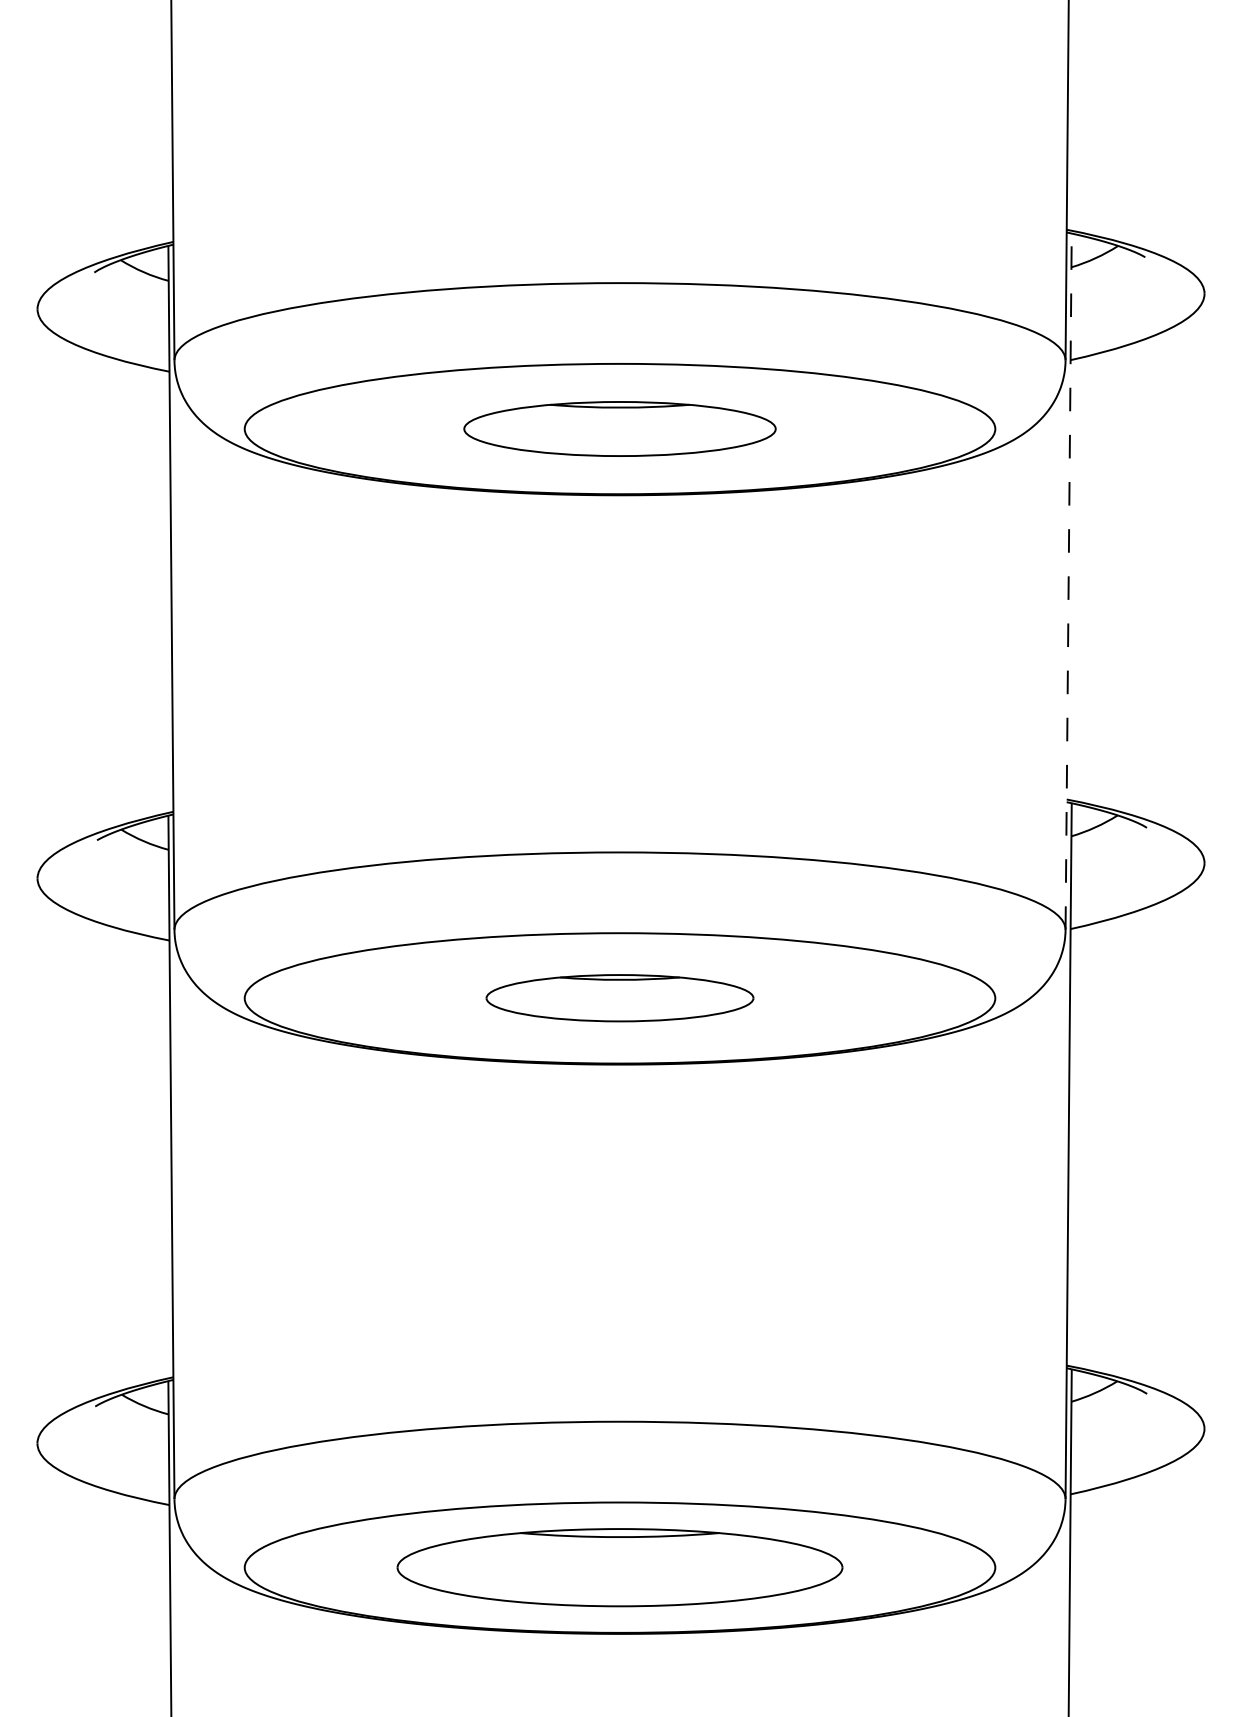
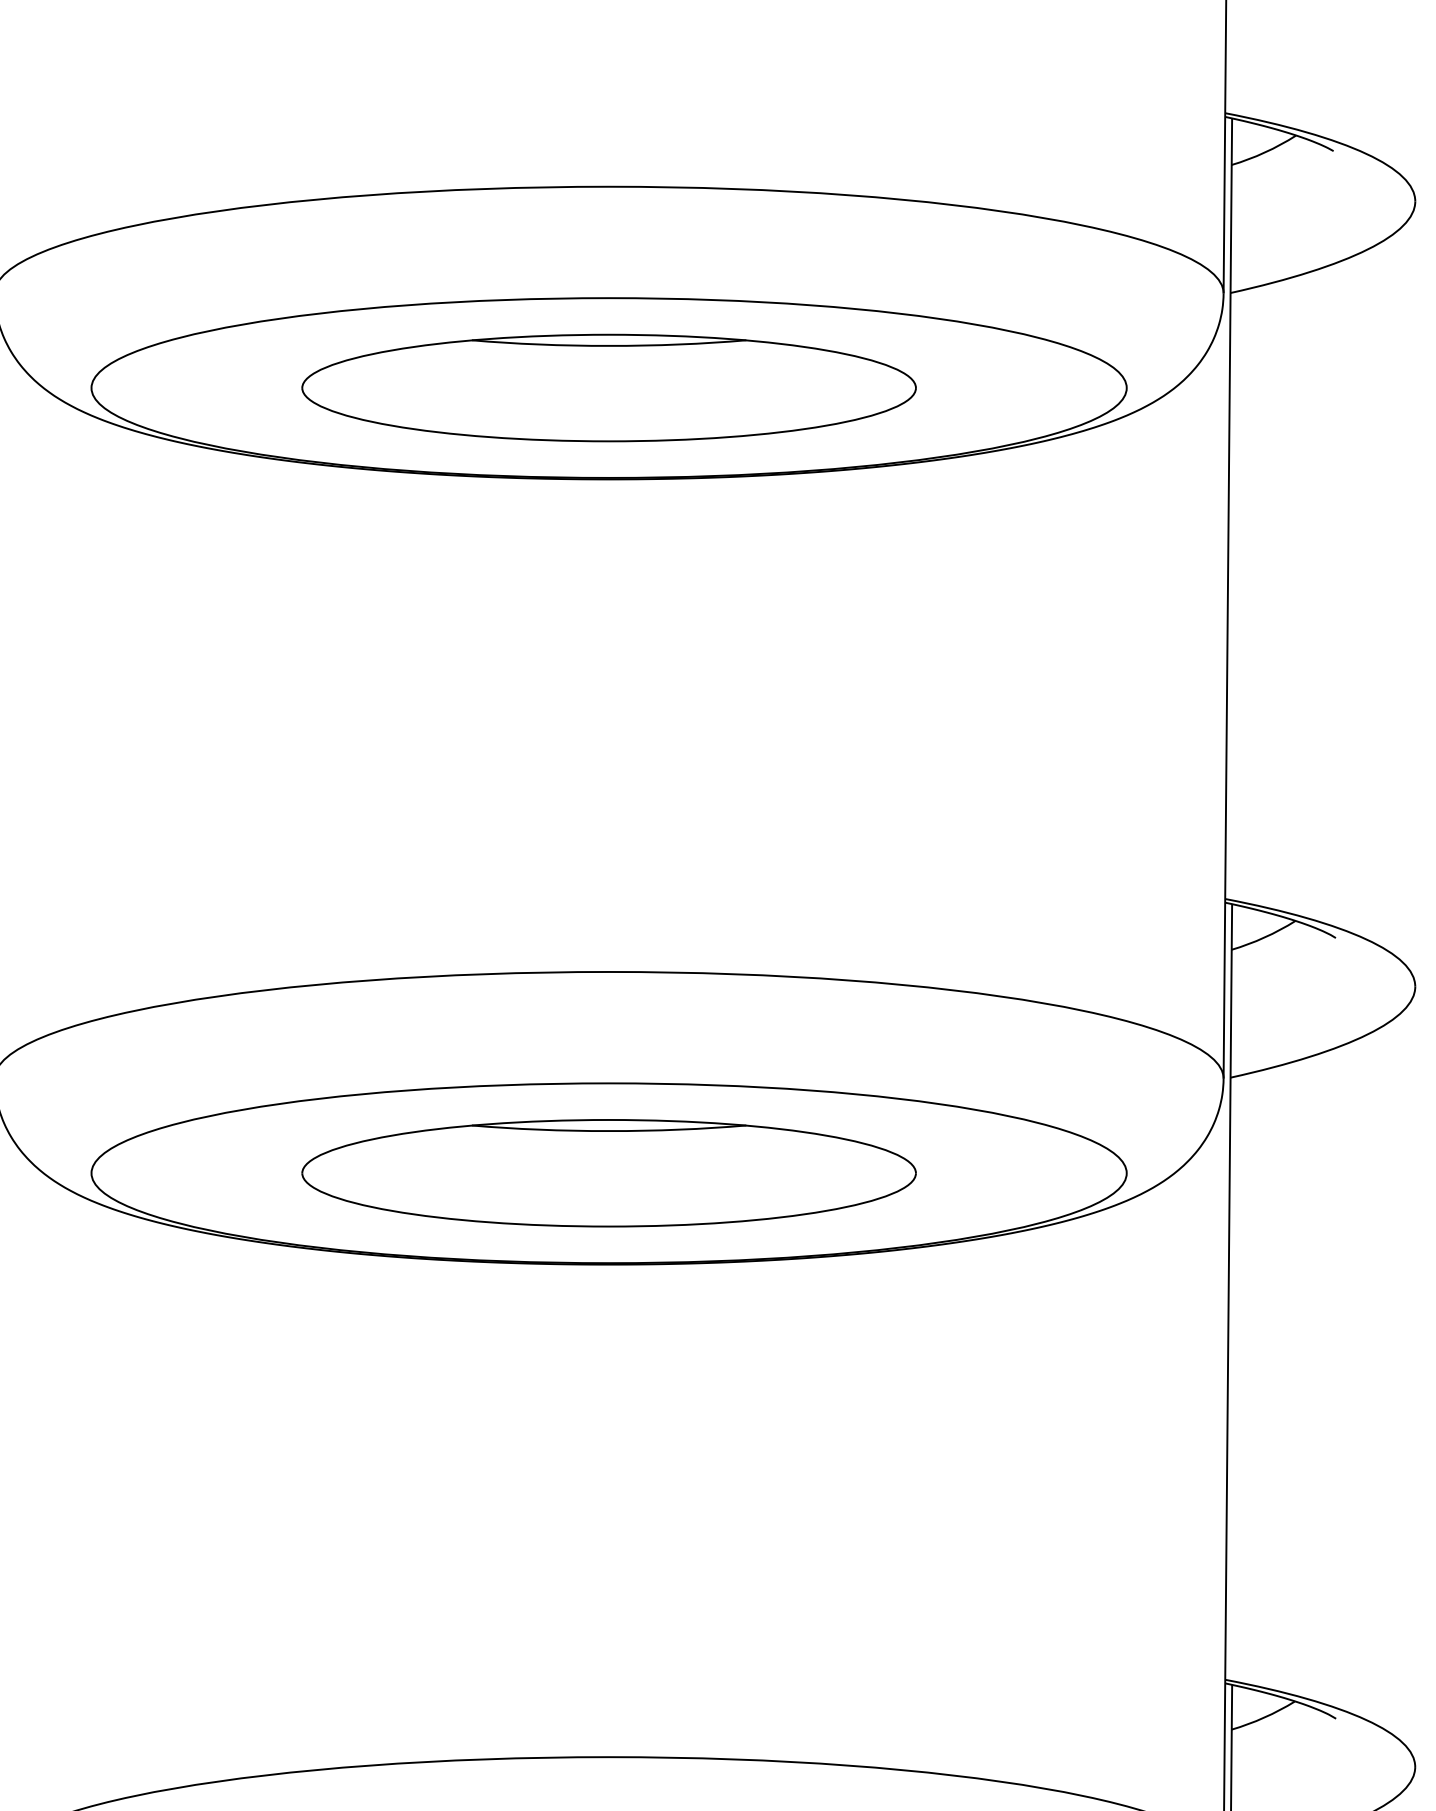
part: (619, 428) -> (608, 387), size x1.43
line: (1068, 581) -> (1227, 598), dashed -> solid
part: (619, 997) -> (608, 1172), size x1.67

